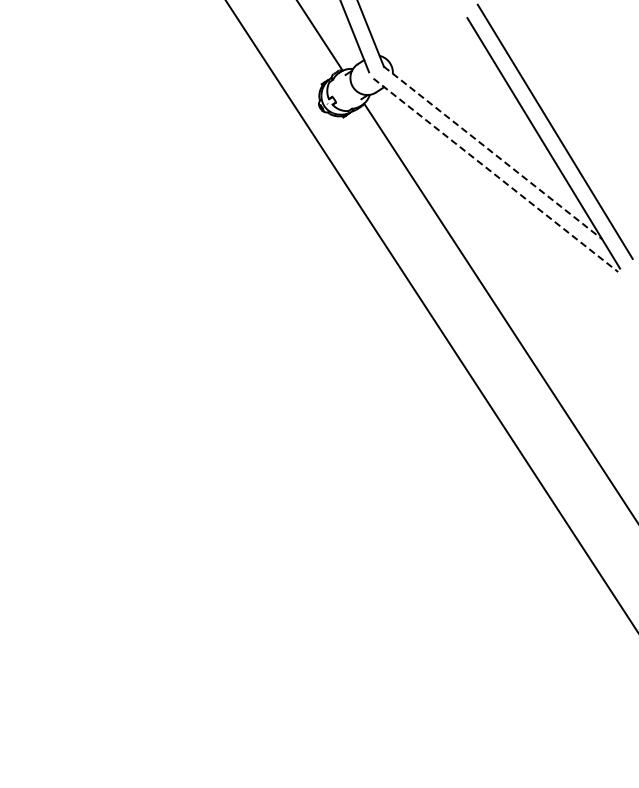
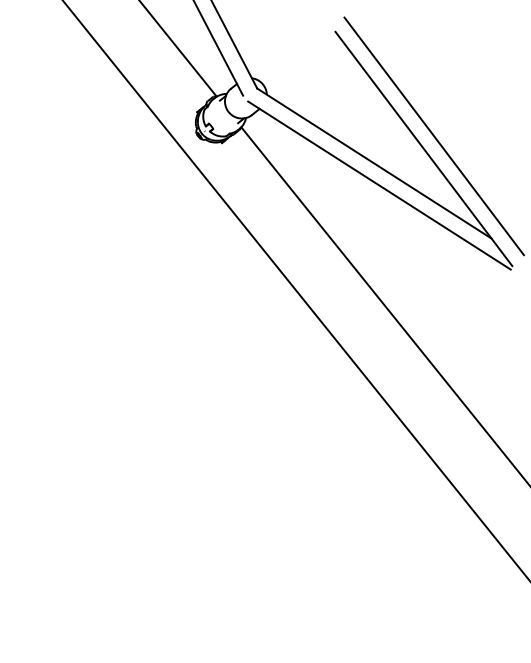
line: (493, 153) -> (374, 164), dashed -> solid
line: (495, 175) -> (379, 185), dashed -> solid

